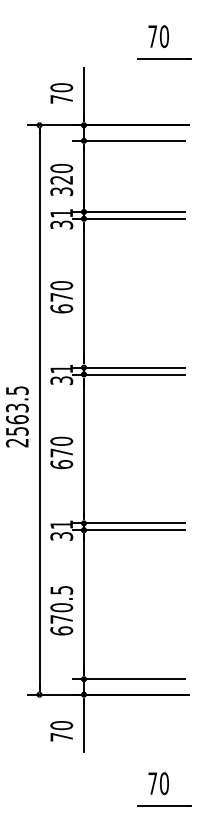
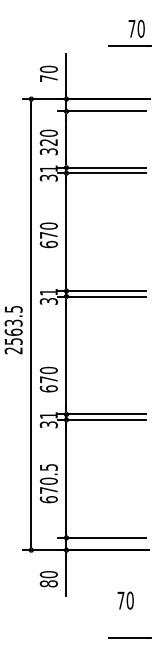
text: (158, 36) -> (136, 28), moved
text: (61, 452) -> (48, 379), moved
text: (61, 736) -> (48, 583), 70 -> 80
text: (158, 783) -> (125, 600), moved

